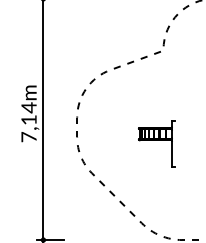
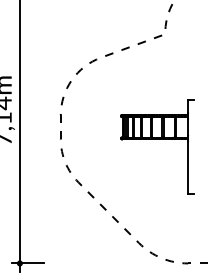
part: (156, 143) -> (156, 146), size x1.67

